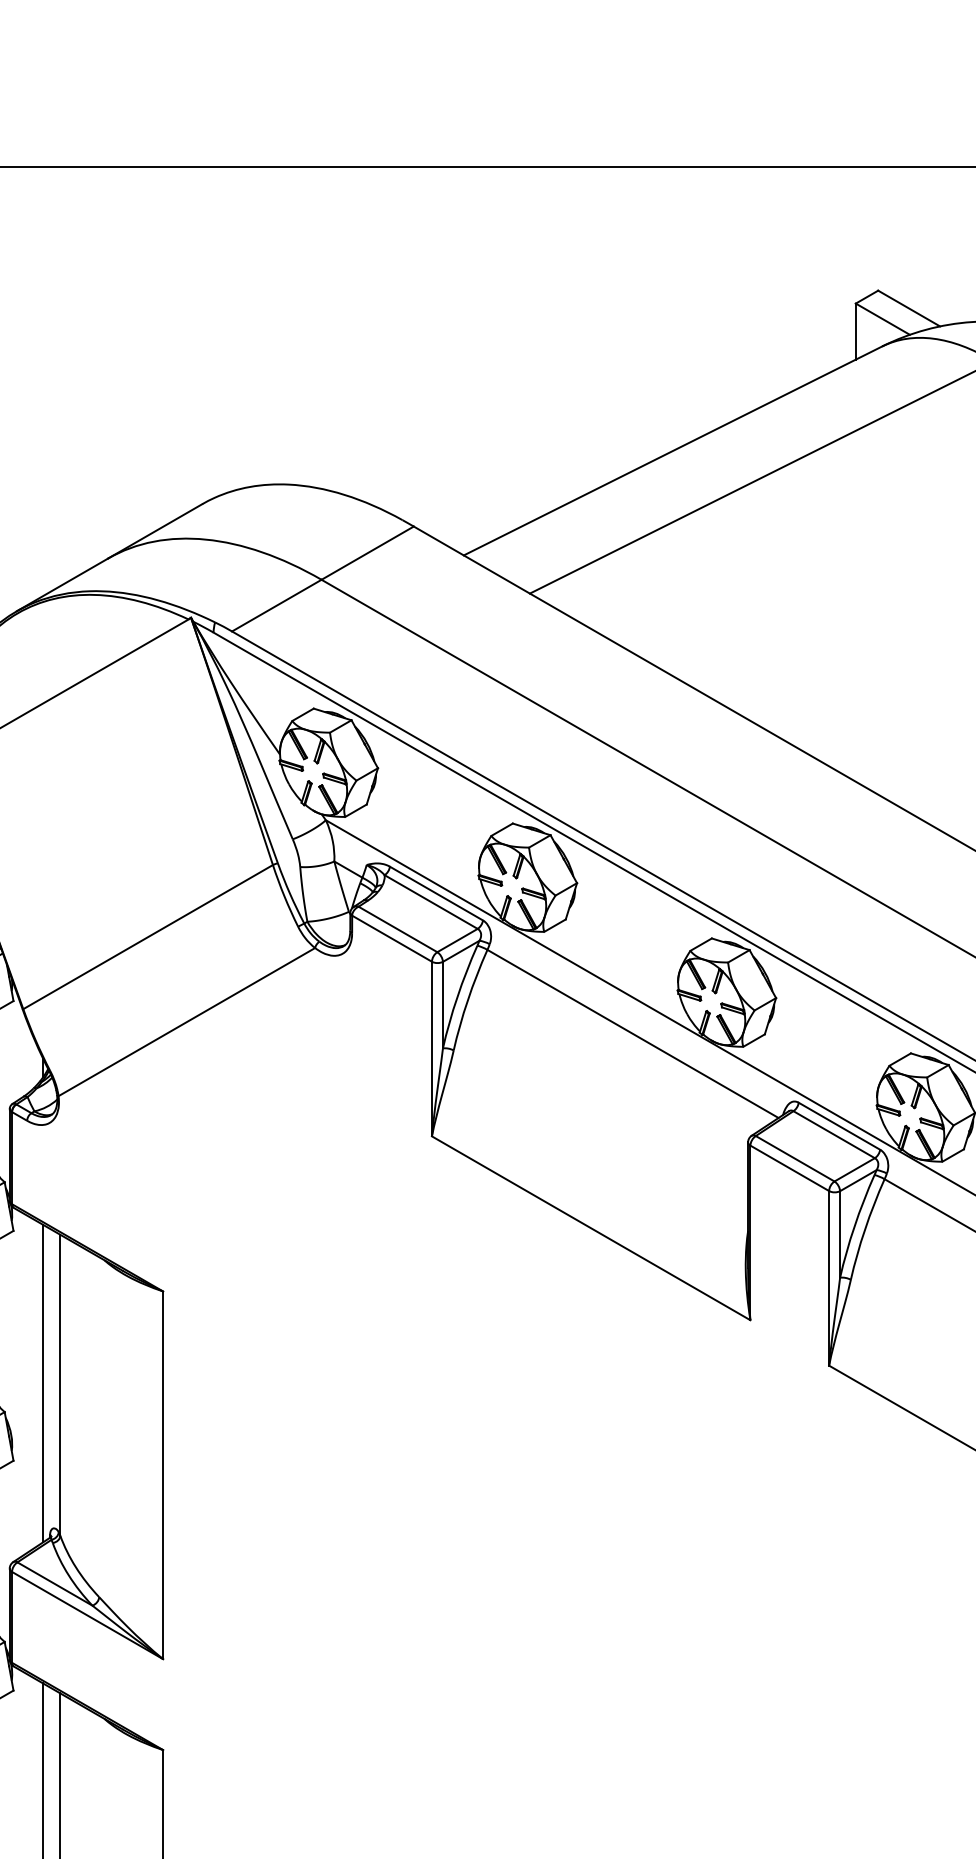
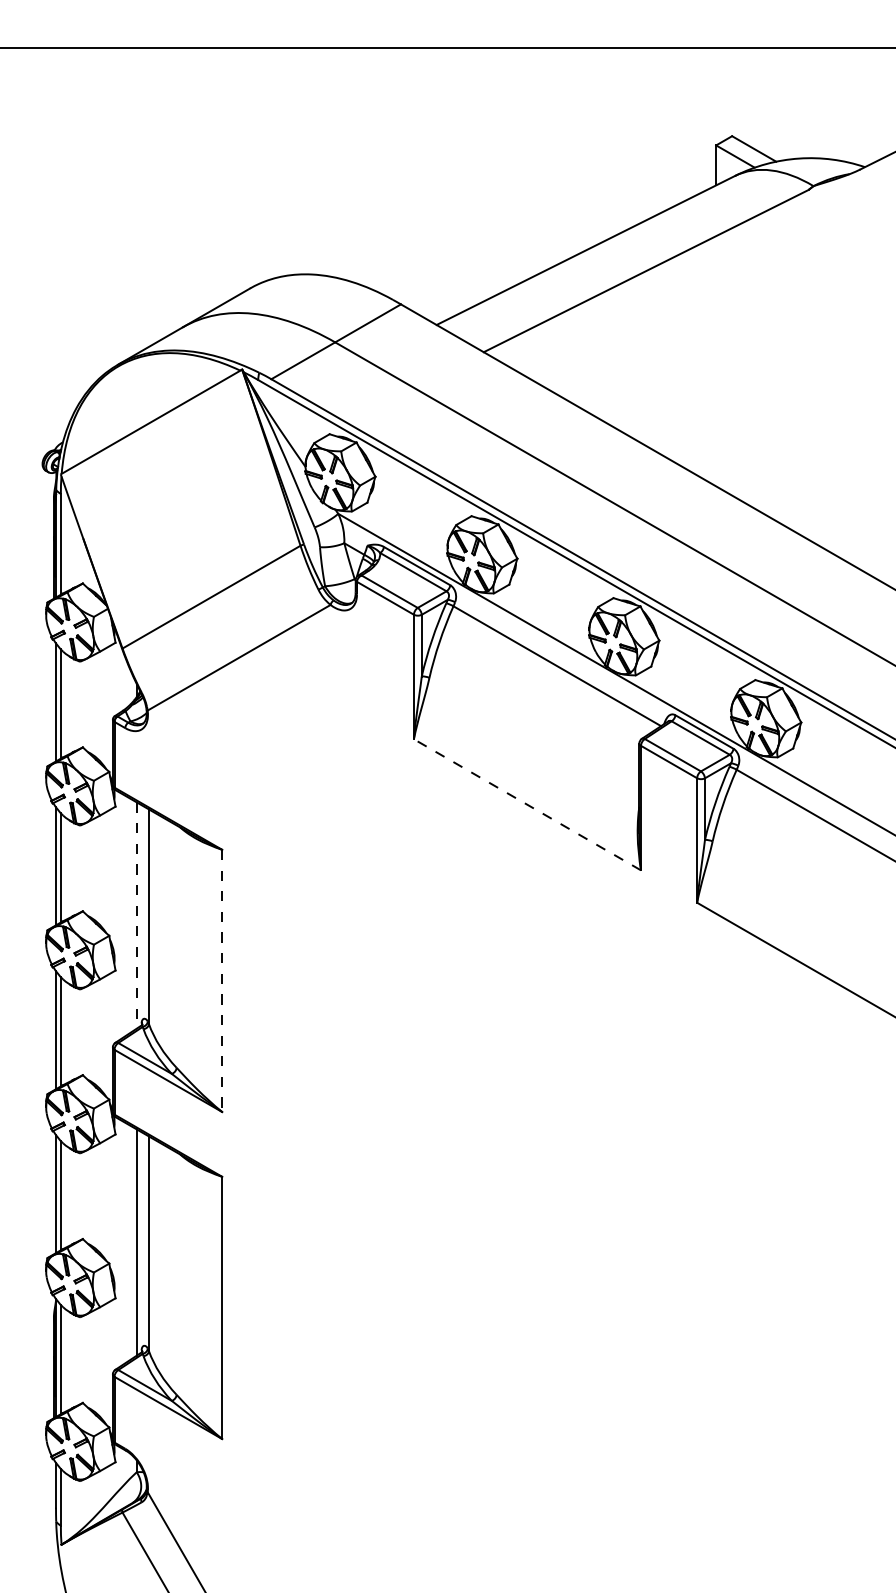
line: (591, 1227) -> (527, 804), solid -> dashed
line: (42, 1384) -> (136, 916), solid -> dashed
line: (163, 1476) -> (222, 981), solid -> dashed

